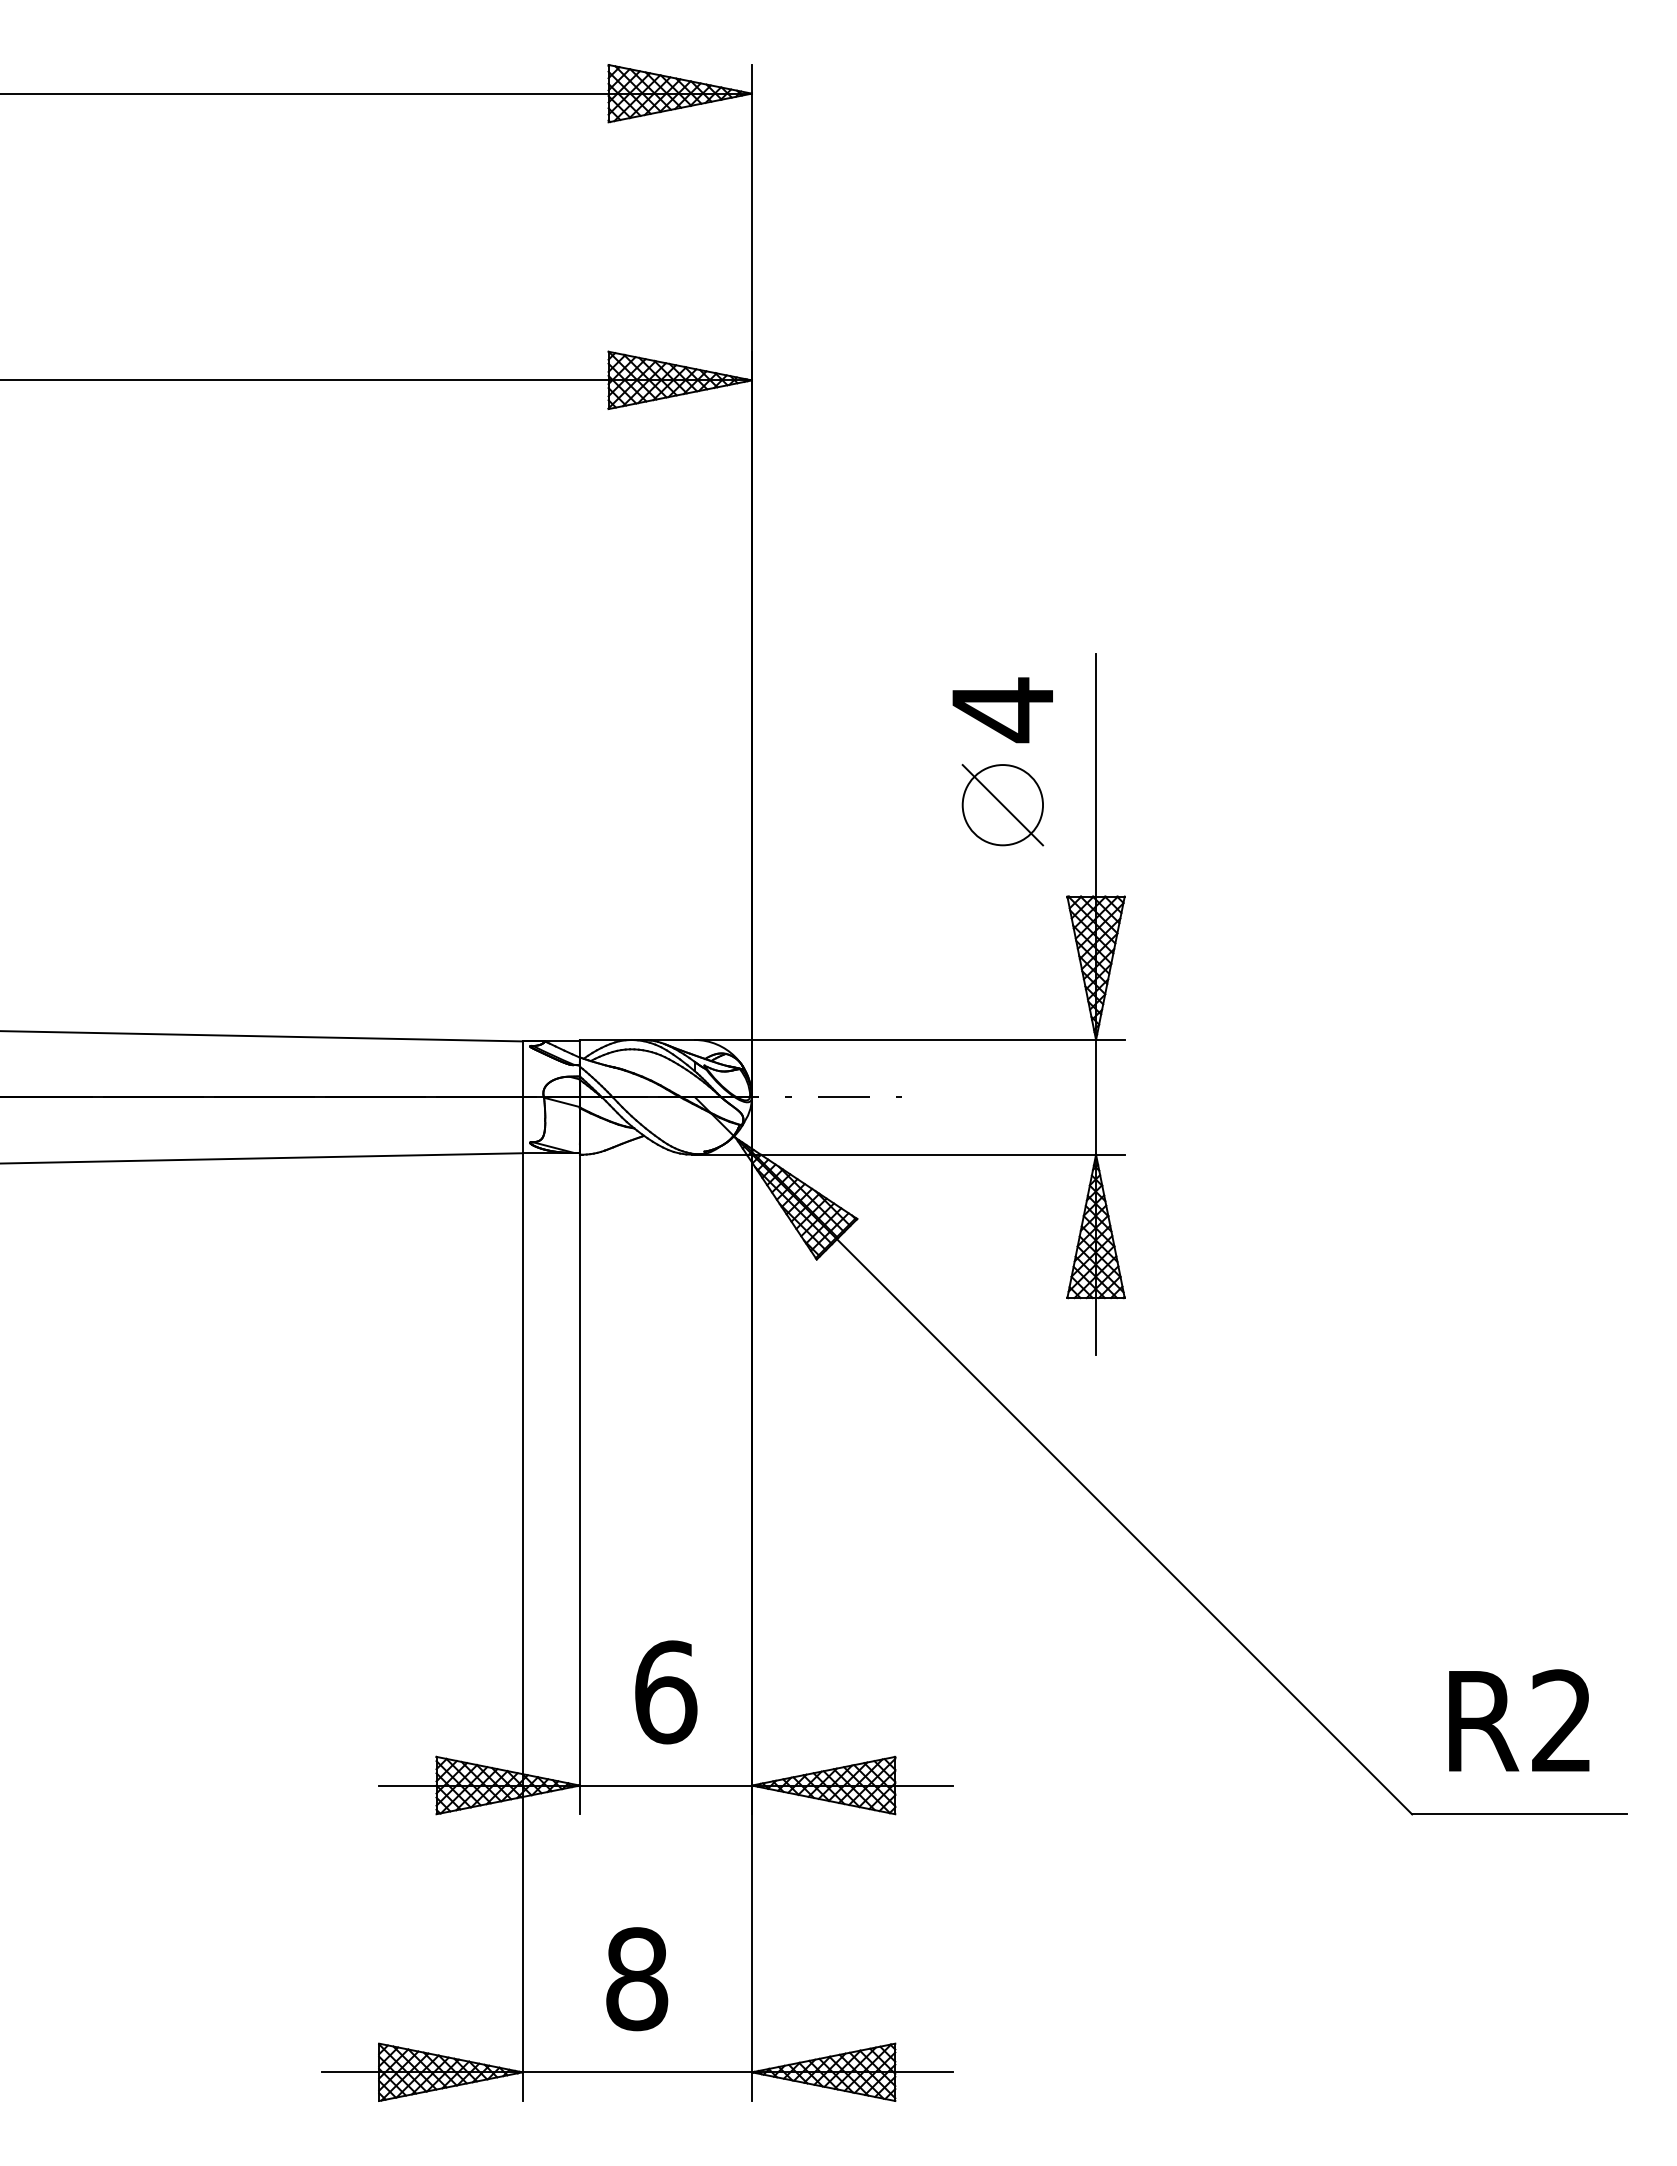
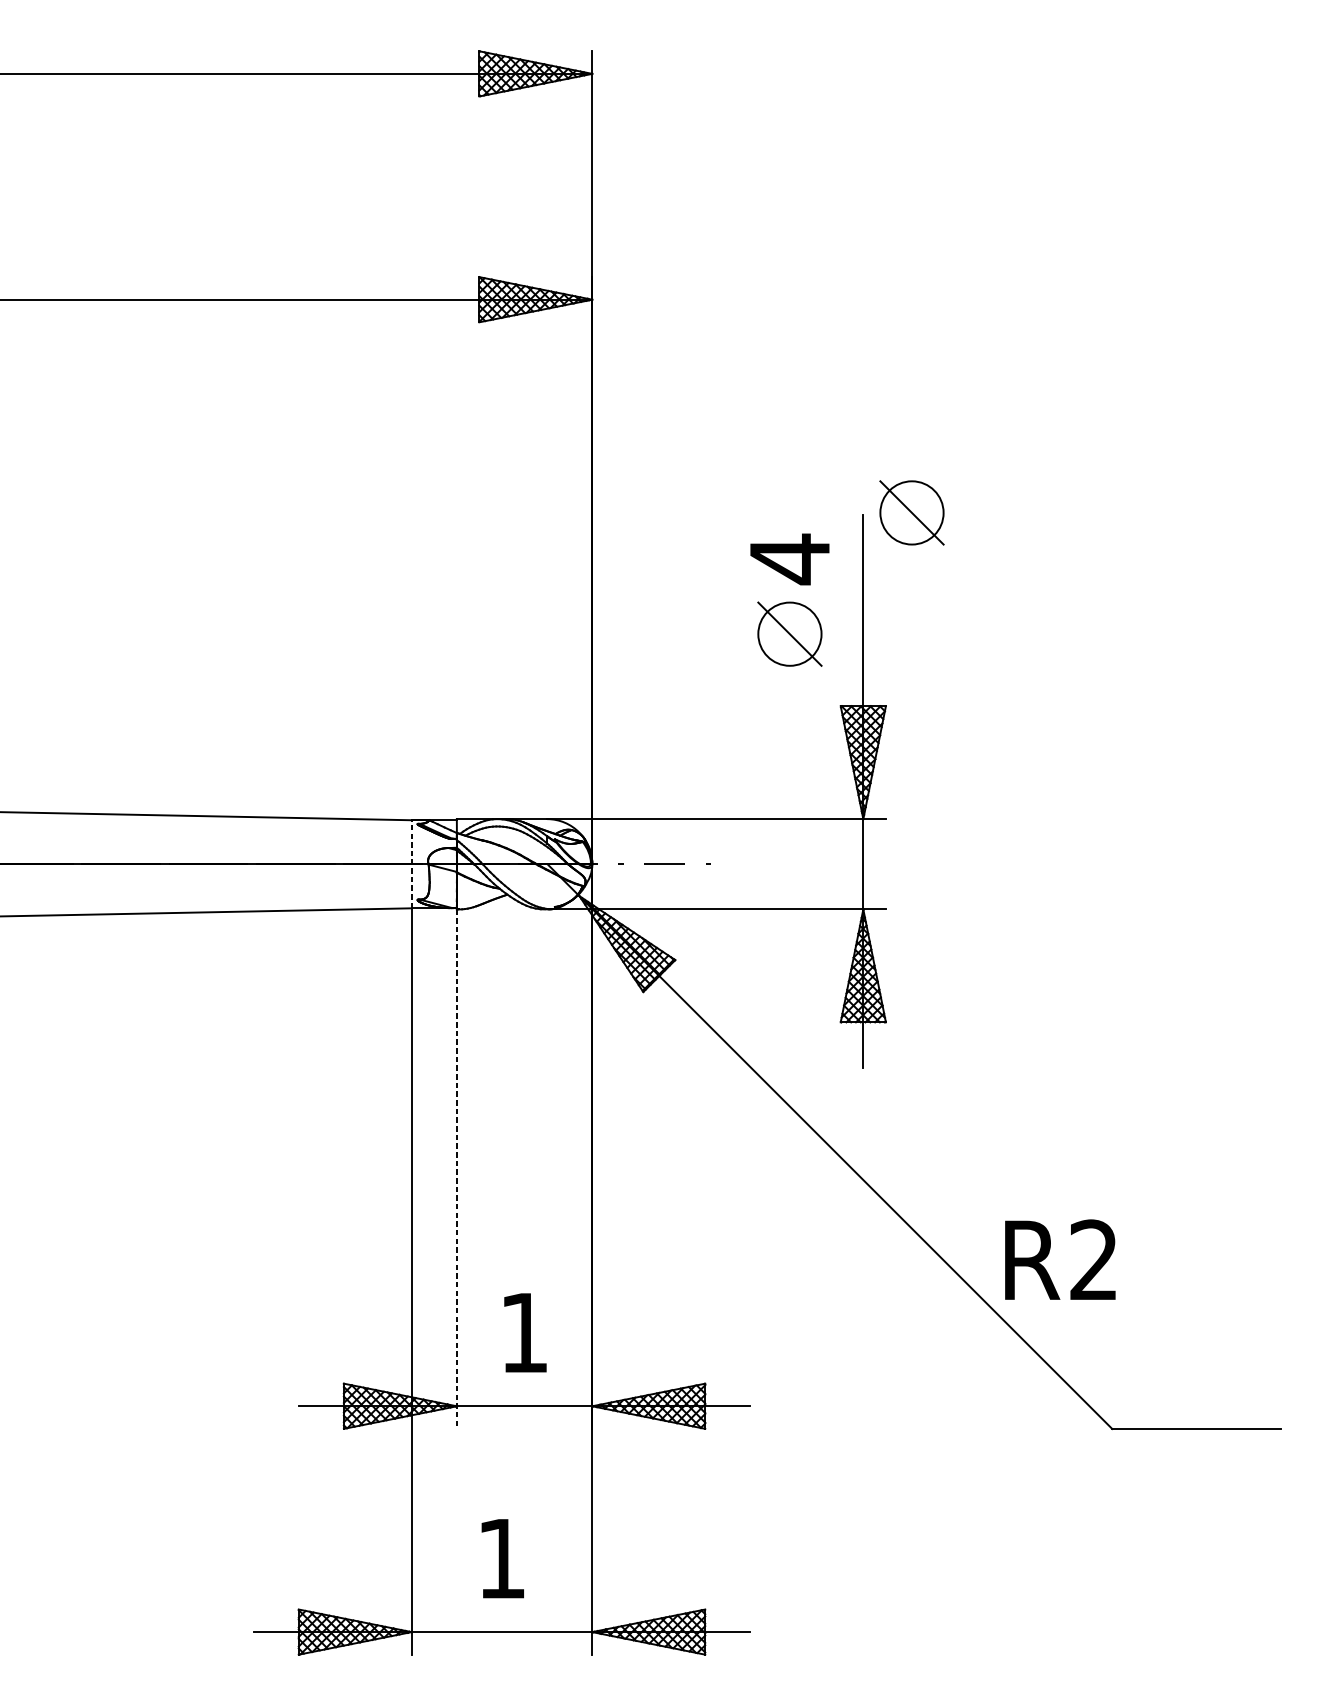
part: (1157, 651) -> (911, 513), added
line: (522, 1097) -> (411, 864), solid -> dashed
line: (579, 1484) -> (456, 1169), solid -> dashed
text: (666, 1692) -> (525, 1332), 6 -> 1
text: (1519, 1720) -> (1060, 1259), moved
text: (637, 1979) -> (502, 1558), 8 -> 1

